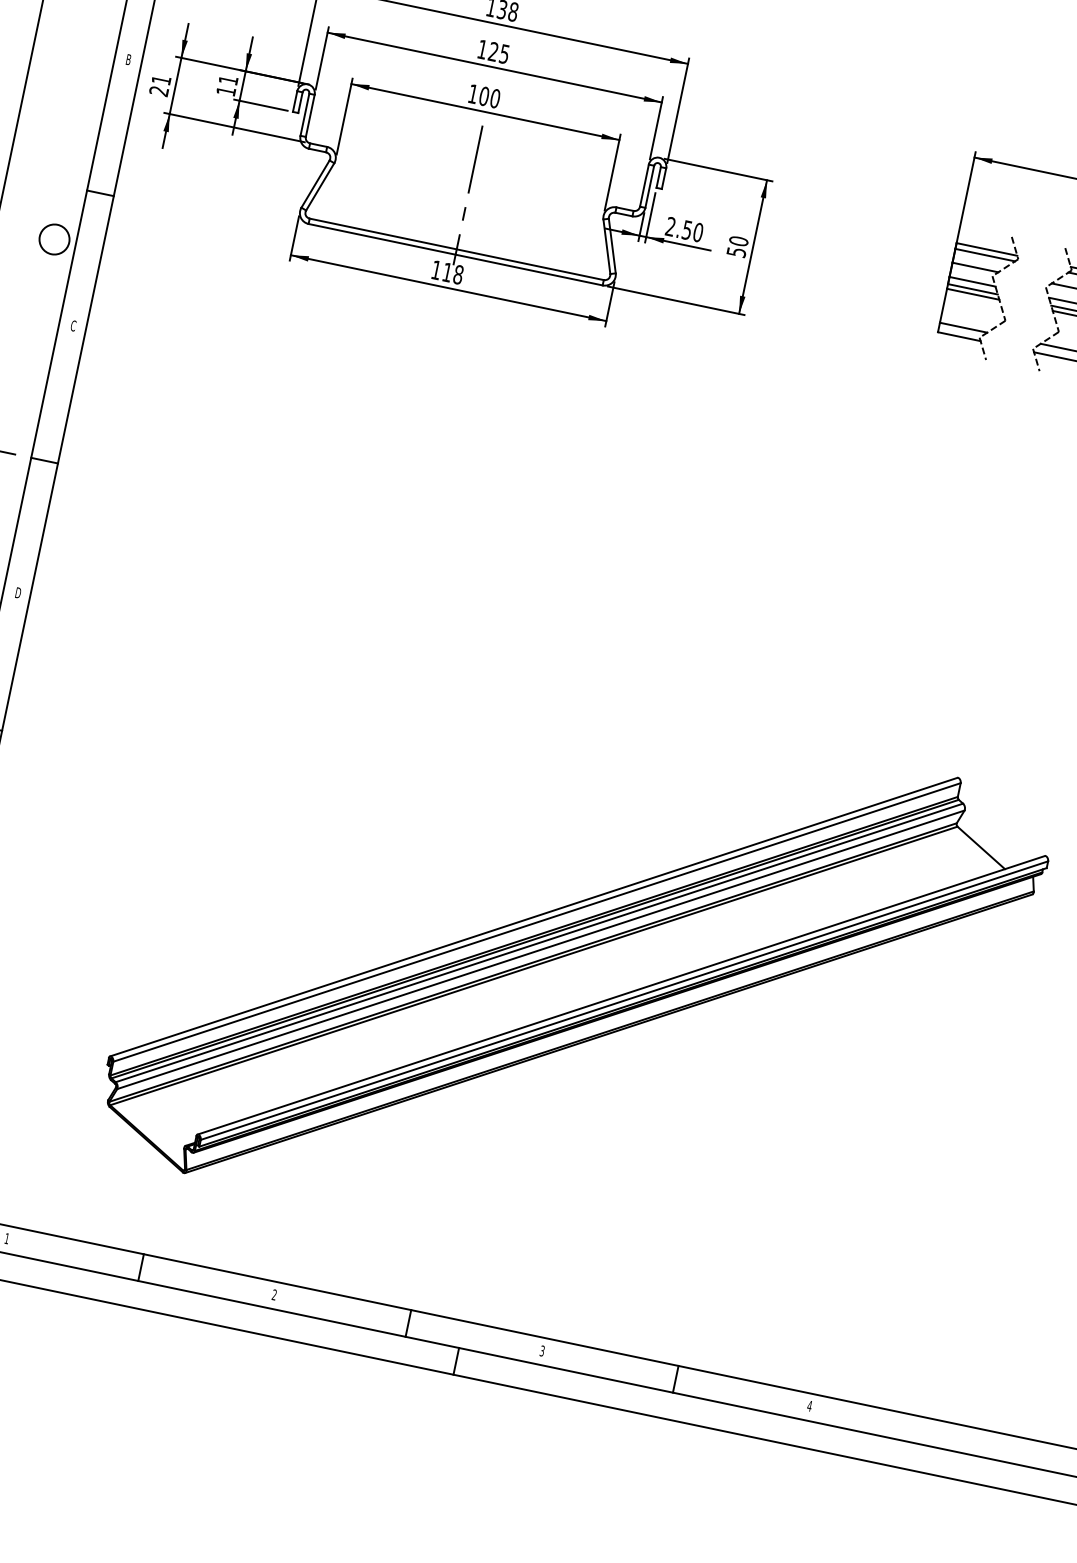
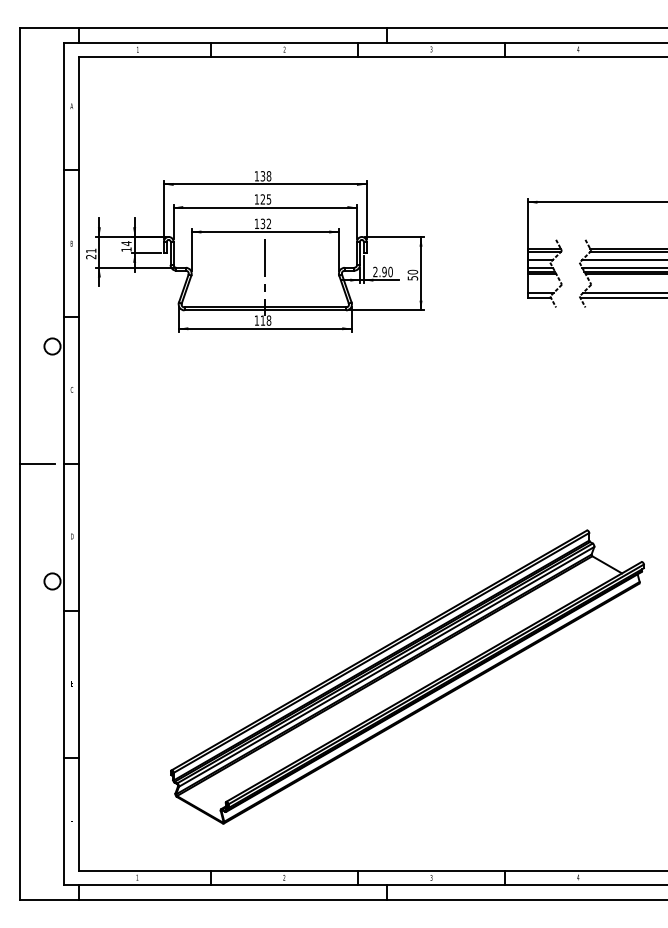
text: (228, 80) -> (126, 243), 11 -> 14
text: (489, 96) -> (265, 223), 100 -> 132
text: (687, 229) -> (384, 271), 2.50 -> 2.90

